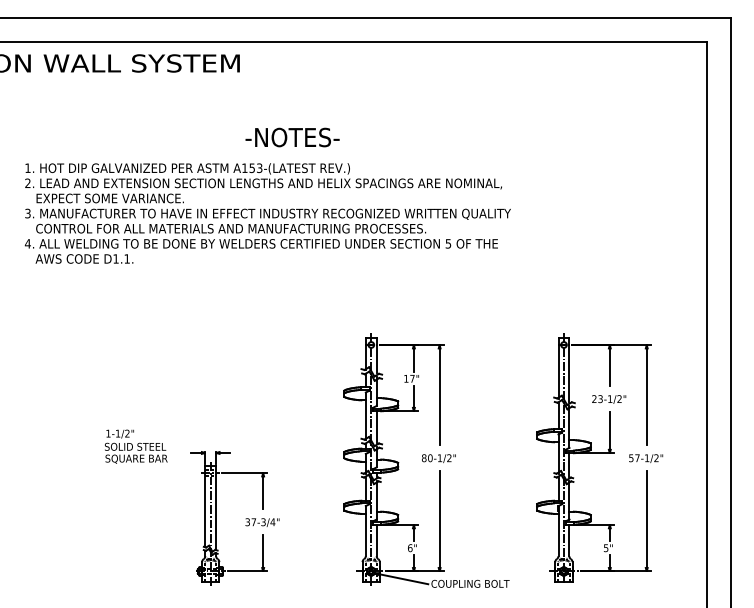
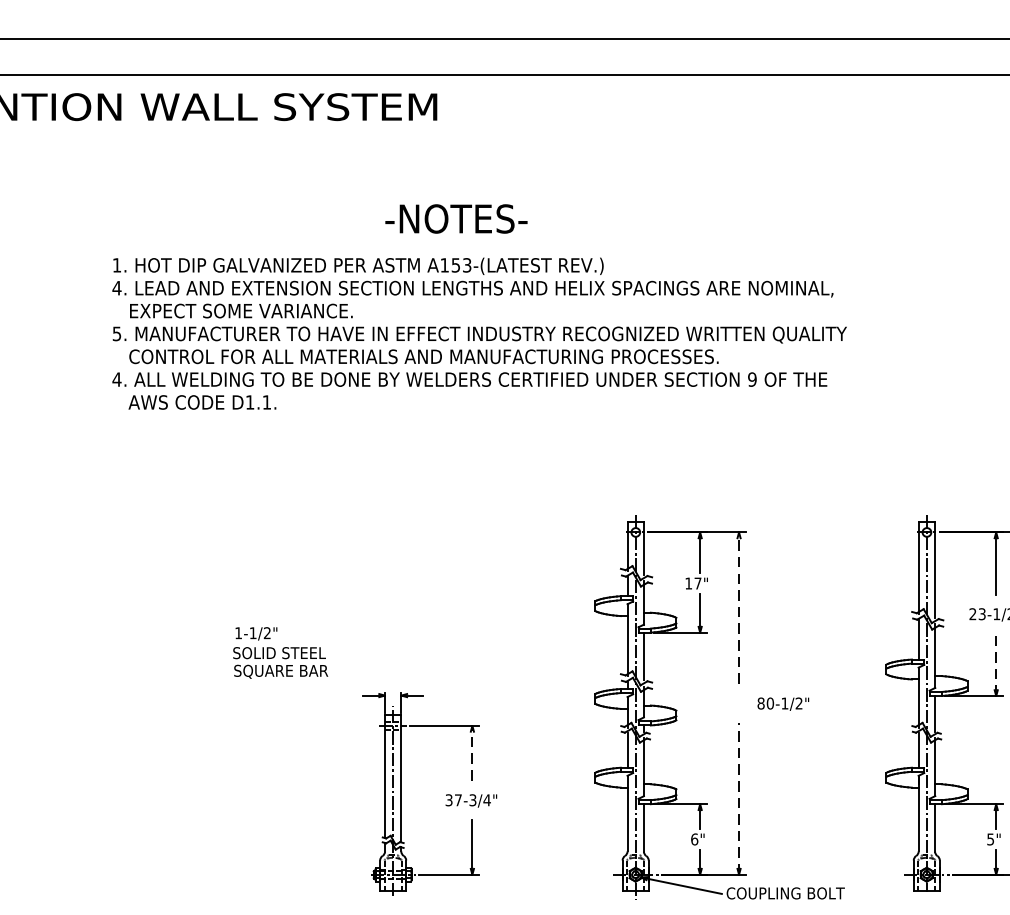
text: (292, 137) -> (456, 218), moved
text: (27, 182) -> (116, 286), 2. -> 4.
text: (27, 212) -> (116, 332), 3. -> 5.
text: (448, 243) -> (752, 379), 5 -> 9
line: (439, 394) -> (738, 607), solid -> dashed
line: (609, 432) -> (995, 664), solid -> dashed
text: (136, 446) -> (281, 652), moved
text: (438, 458) -> (782, 703), moved
line: (263, 490) -> (472, 752), solid -> dashed
line: (439, 520) -> (738, 797), solid -> dashed

